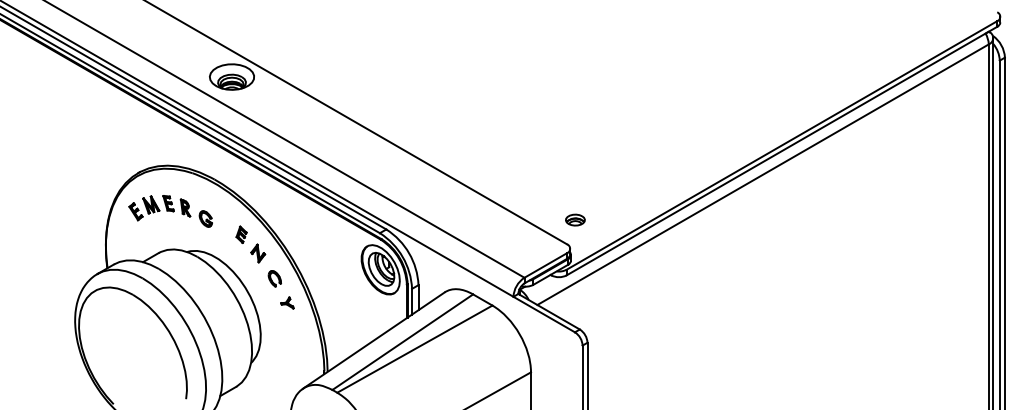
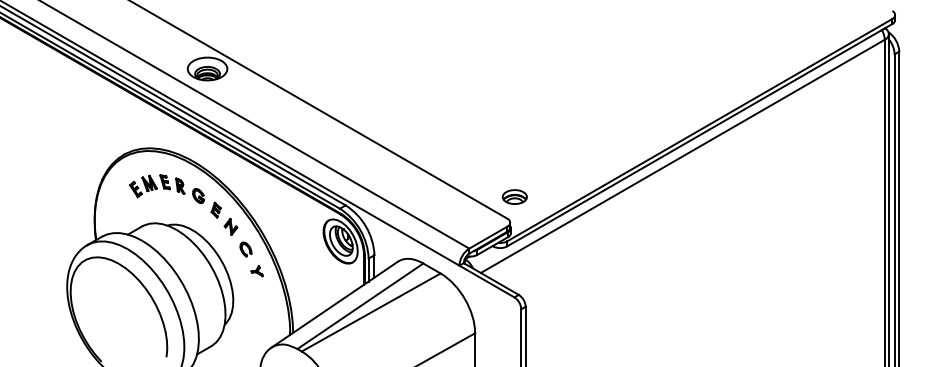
part: (170, 211) -> (166, 189), moved
part: (575, 219) -> (514, 196), size x1.43

